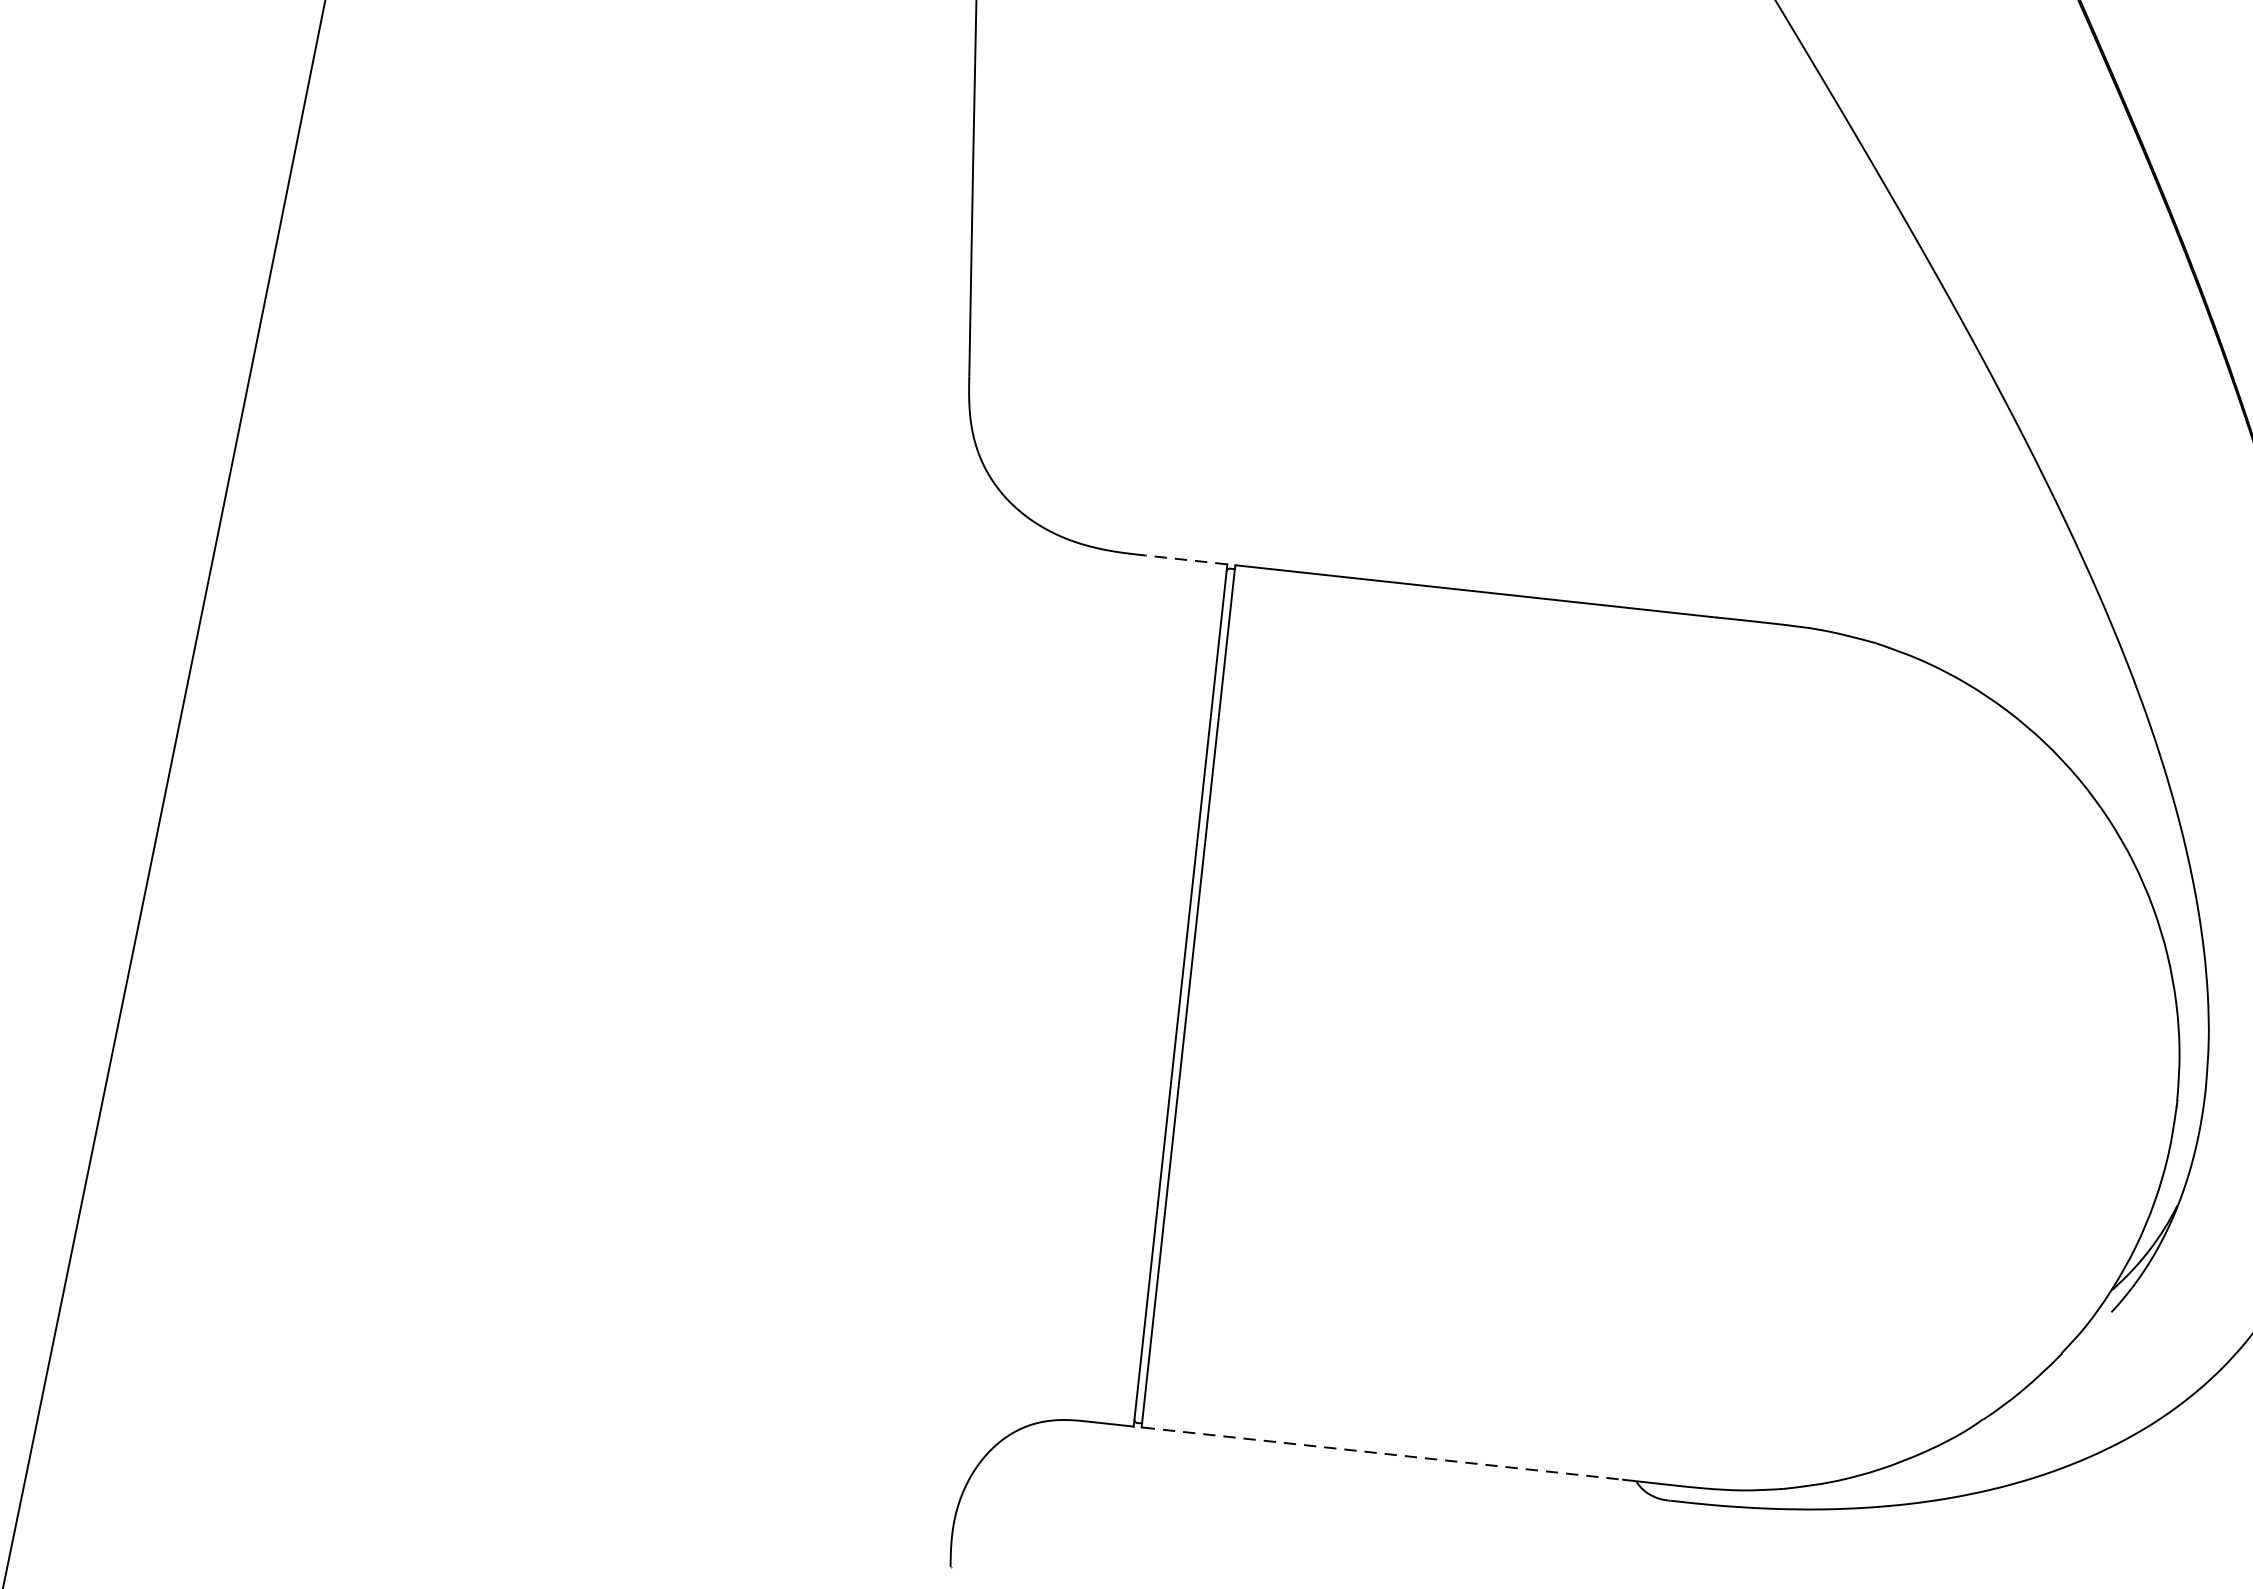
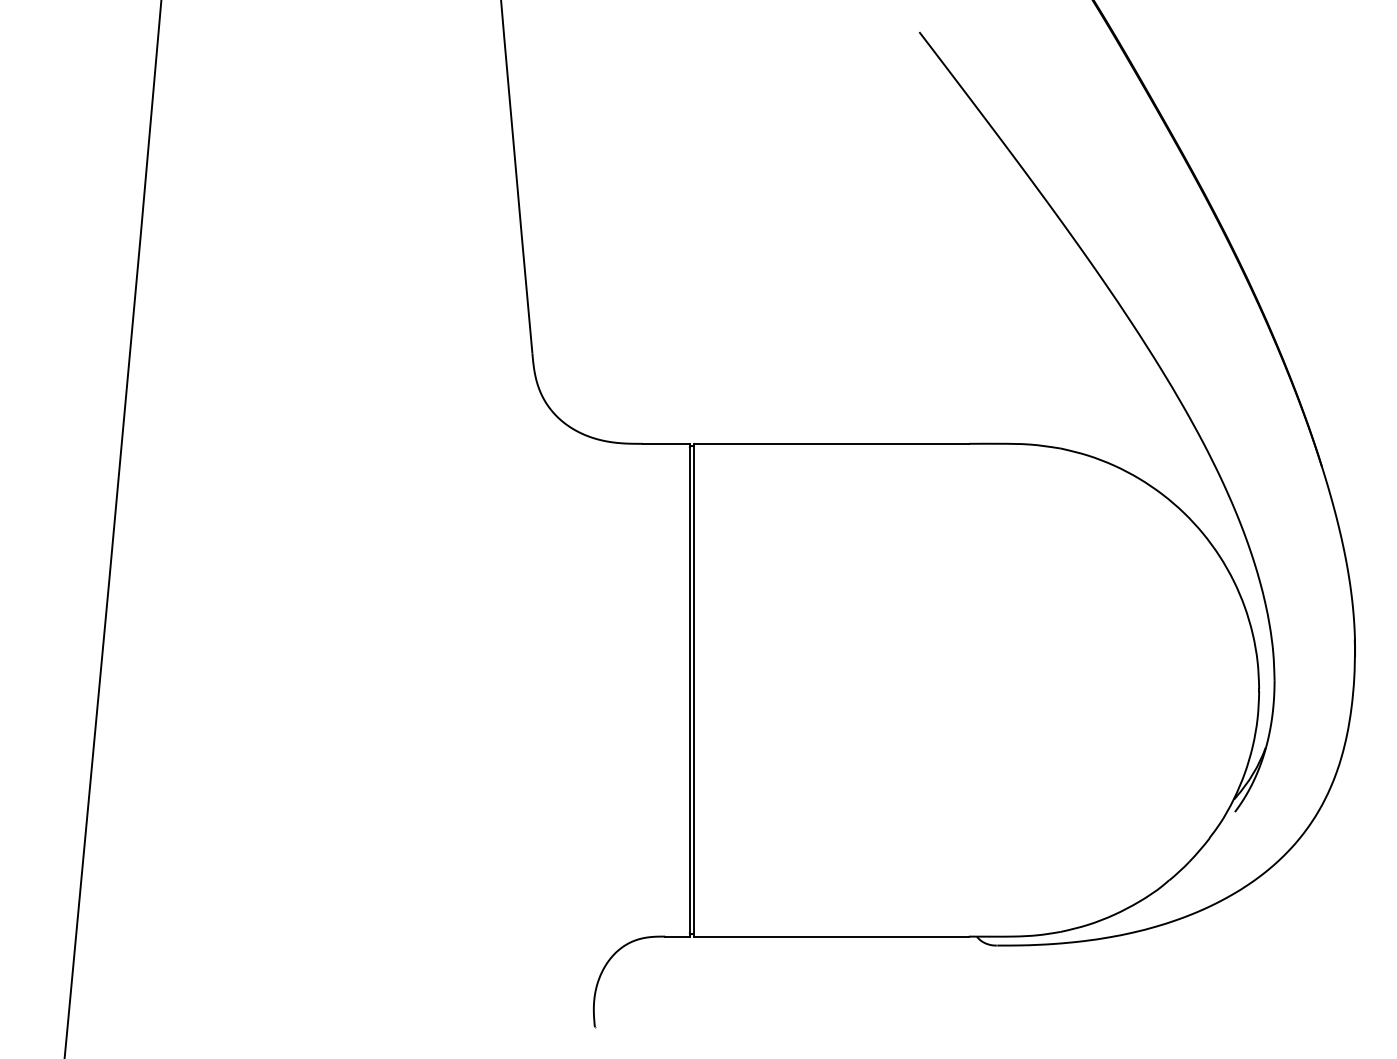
line: (1185, 559) -> (665, 443), dashed -> solid
line: (1383, 1453) -> (832, 936), dashed -> solid

